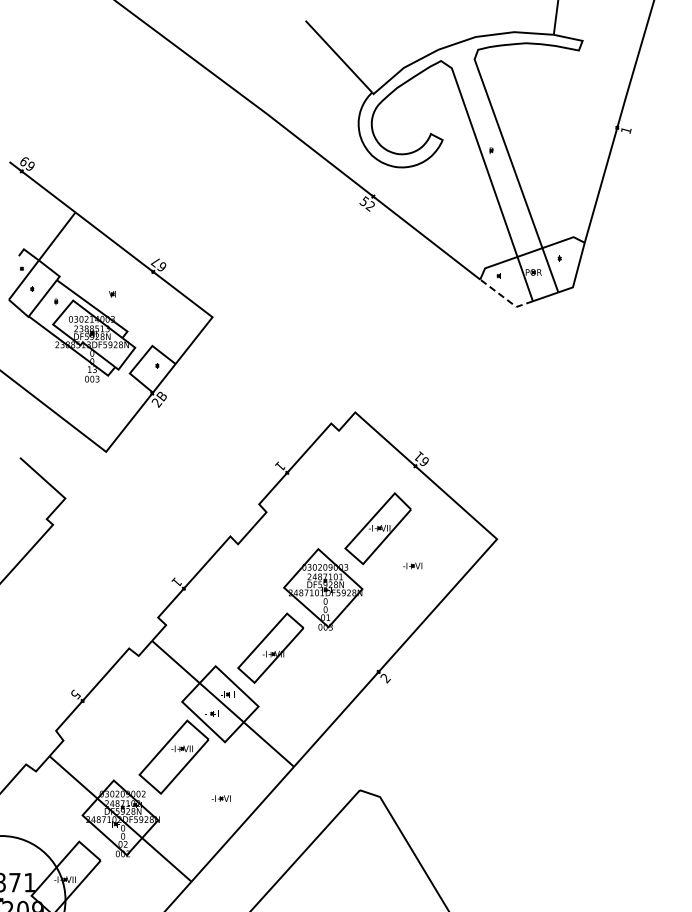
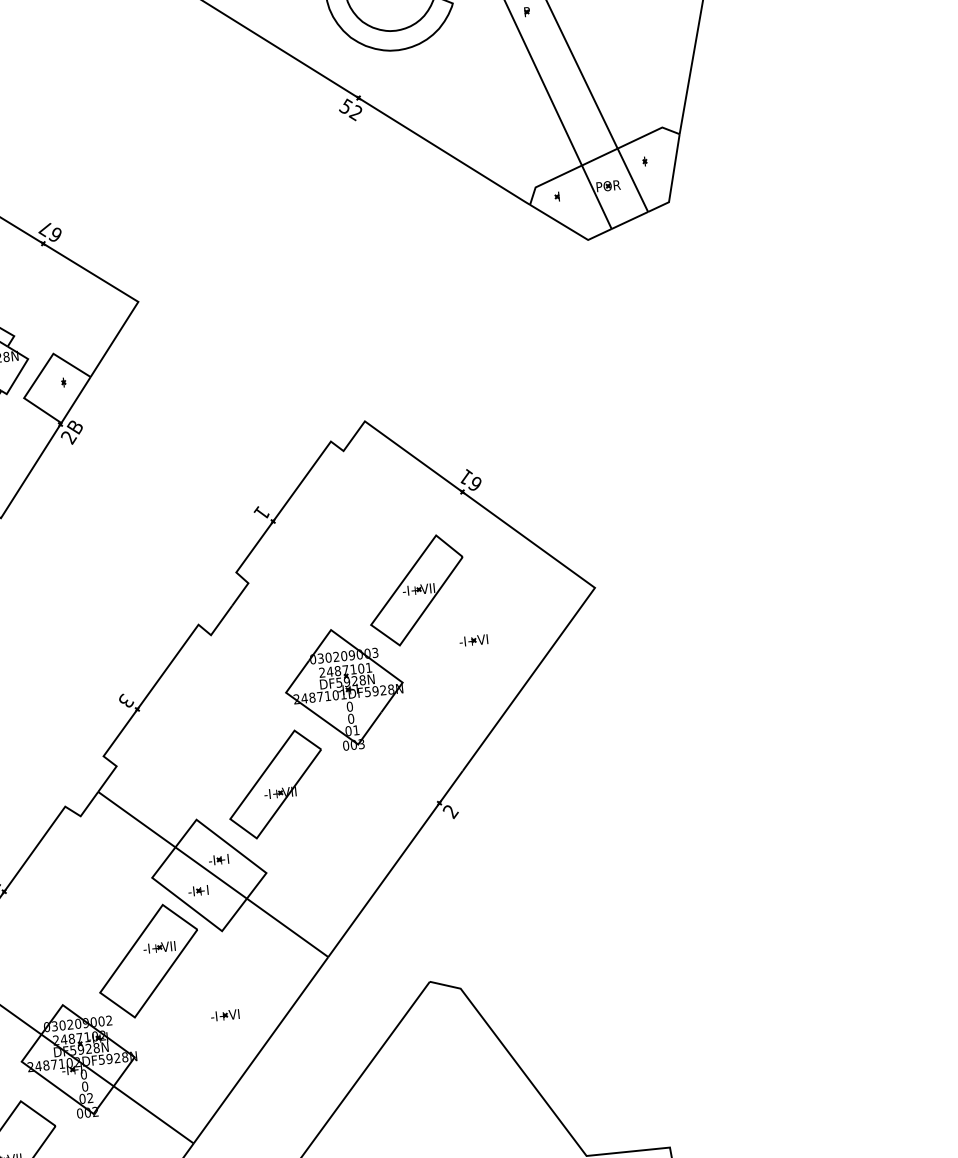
line: (505, 298) -> (570, 229), dashed -> solid
text: (176, 581) -> (125, 699), 1 -> 3

